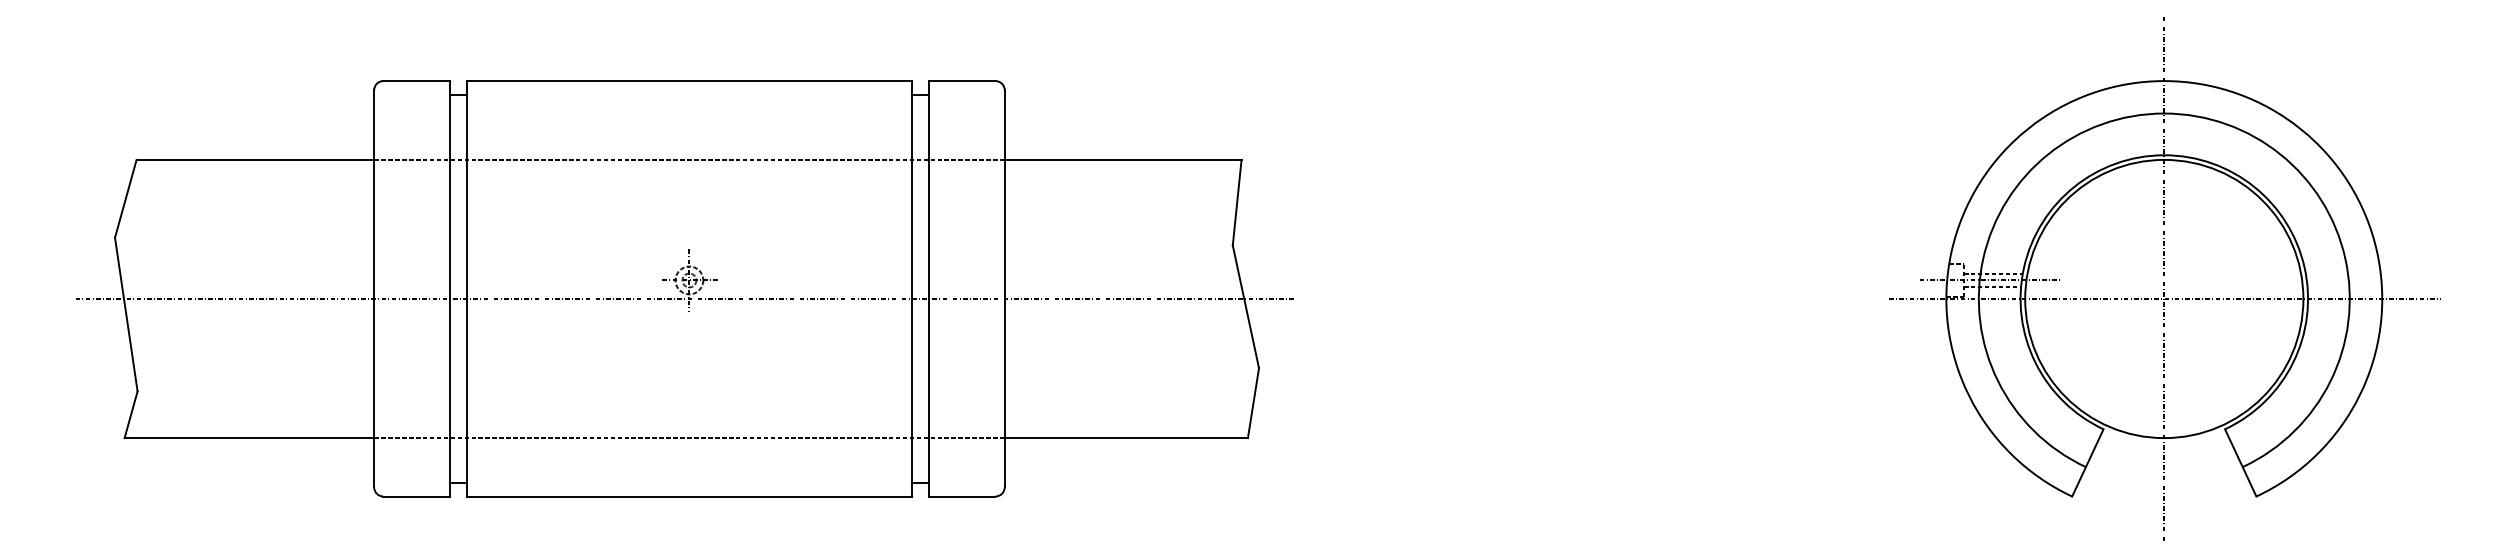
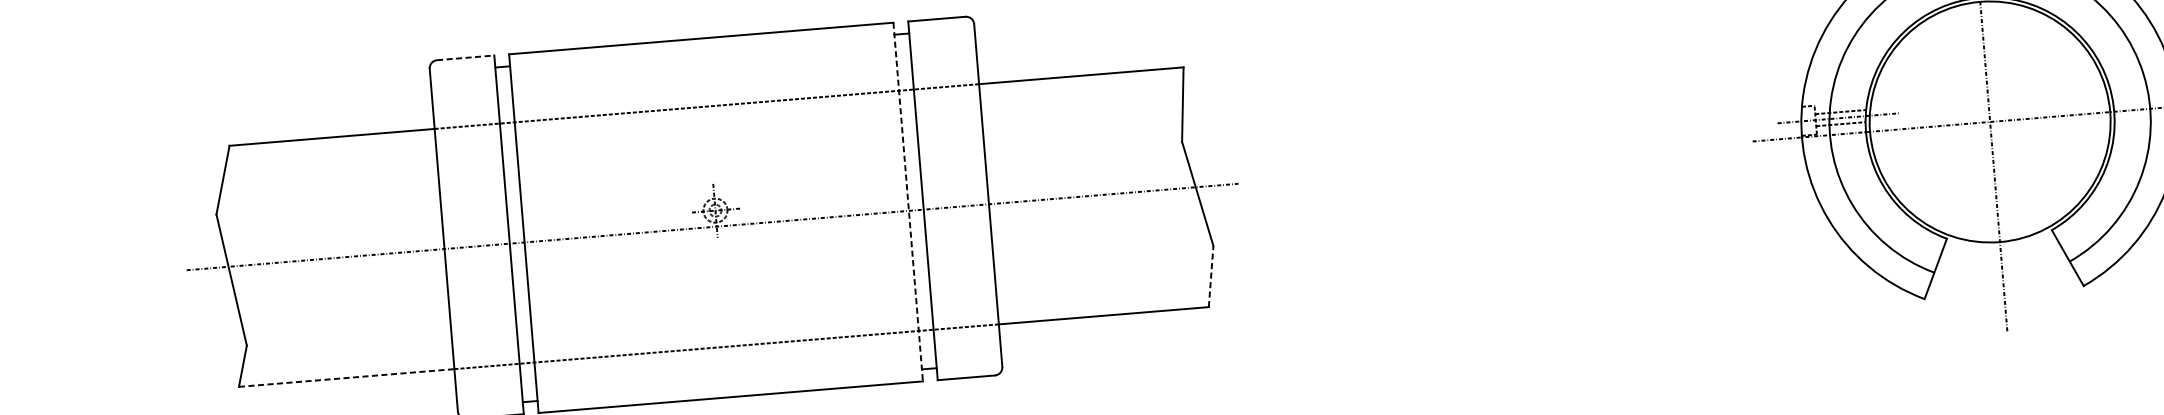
line: (417, 81) -> (466, 58), solid -> dashed
line: (912, 288) -> (908, 201), solid -> dashed
line: (1253, 402) -> (1211, 275), solid -> dashed
line: (249, 438) -> (346, 378), solid -> dashed

